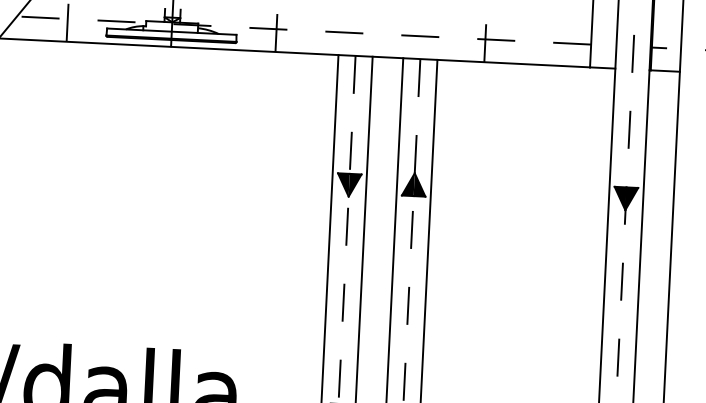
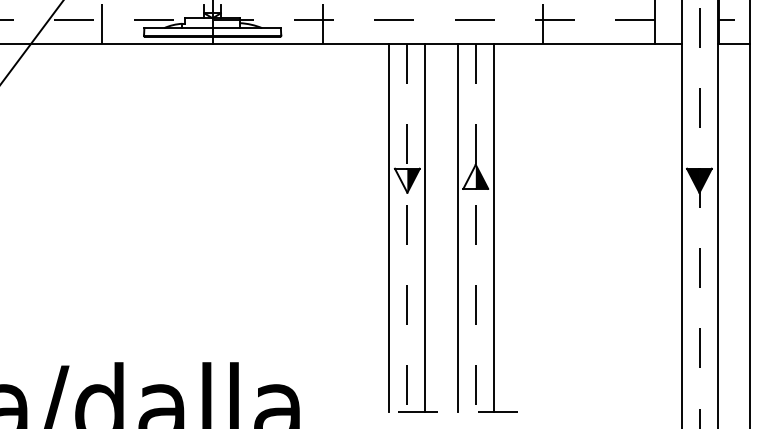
fill: (342, 184) -> (400, 180), removed
fill: (408, 184) -> (469, 176), removed

